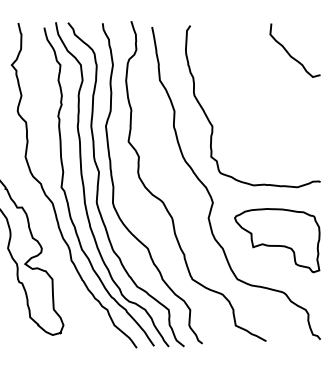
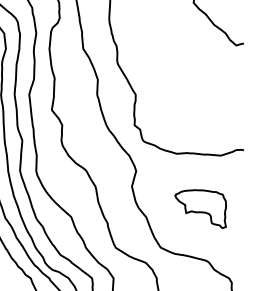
part: (277, 240) -> (200, 208), size x0.6

